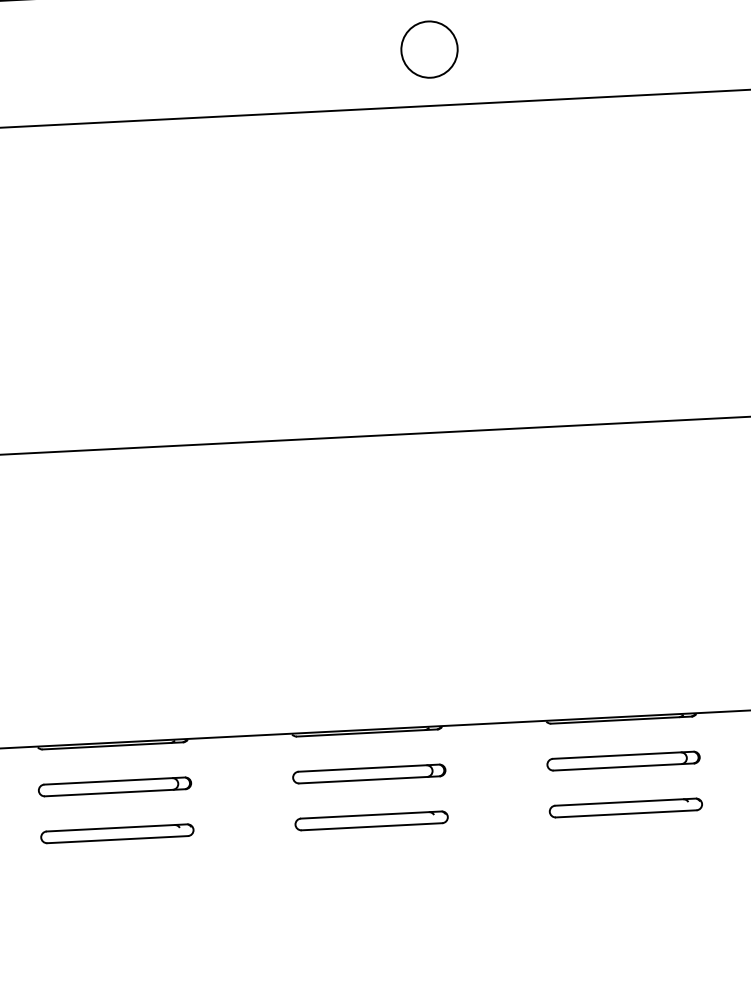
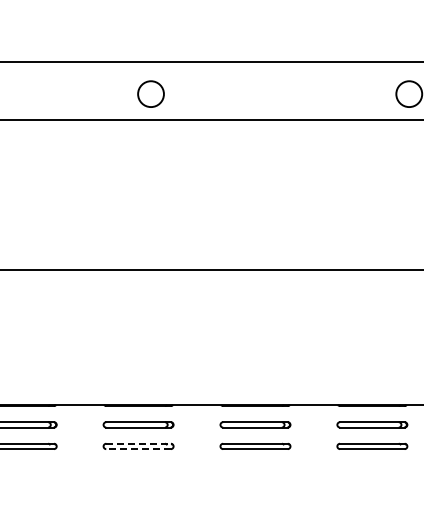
circle: (428, 48) -> (150, 93), moved
line: (373, 814) -> (139, 443), solid -> dashed
line: (371, 827) -> (138, 449), solid -> dashed

